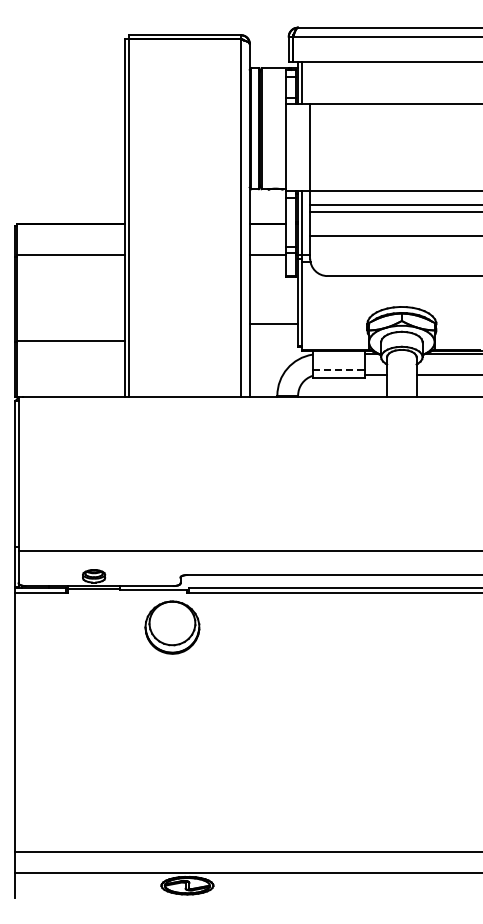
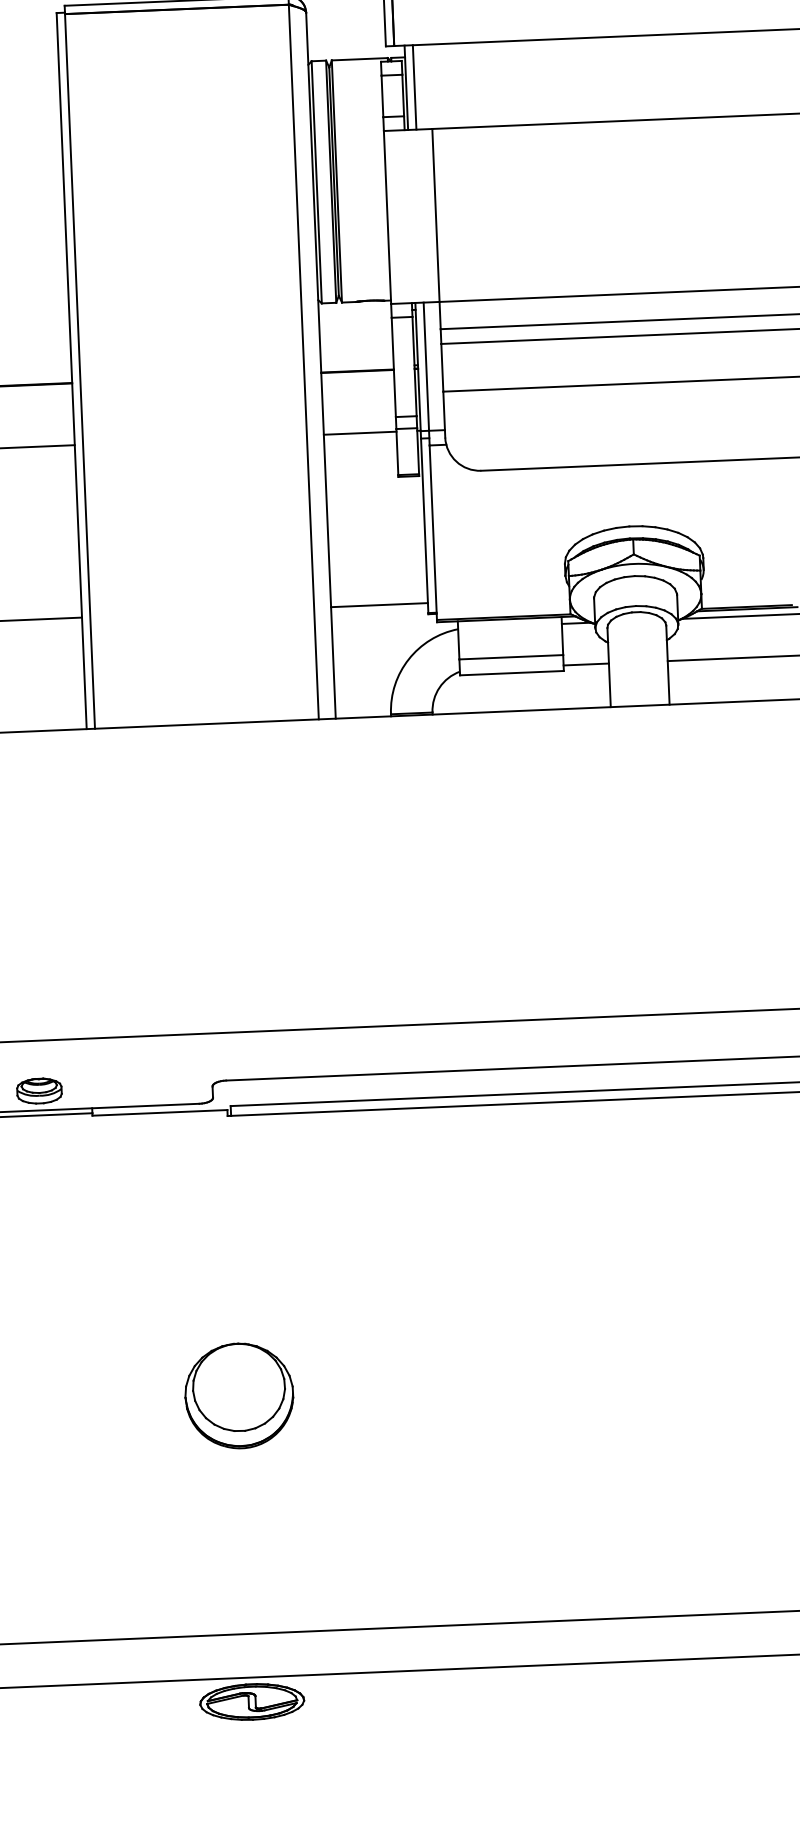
line: (273, 323) -> (378, 604), moved
line: (338, 369) -> (511, 656), dashed -> solid
part: (172, 627) -> (239, 1395), moved

